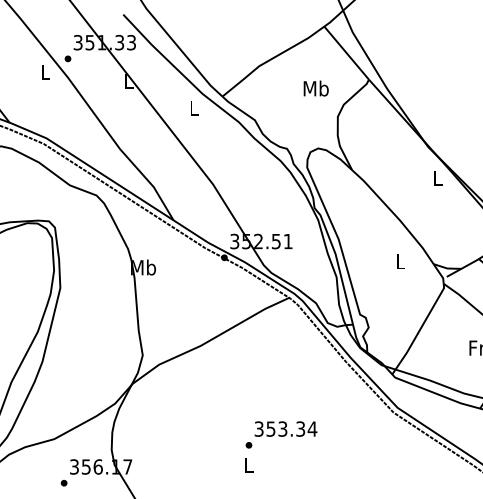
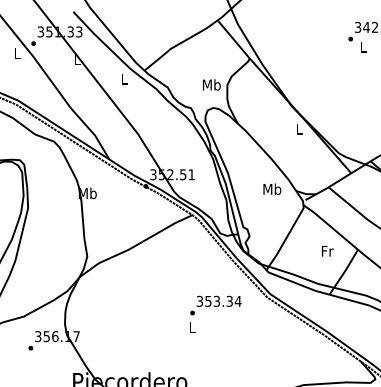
text: (315, 88) -> (211, 84), moved
text: (400, 260) -> (272, 188), L -> Mb
text: (280, 445) -> (215, 313), moved

